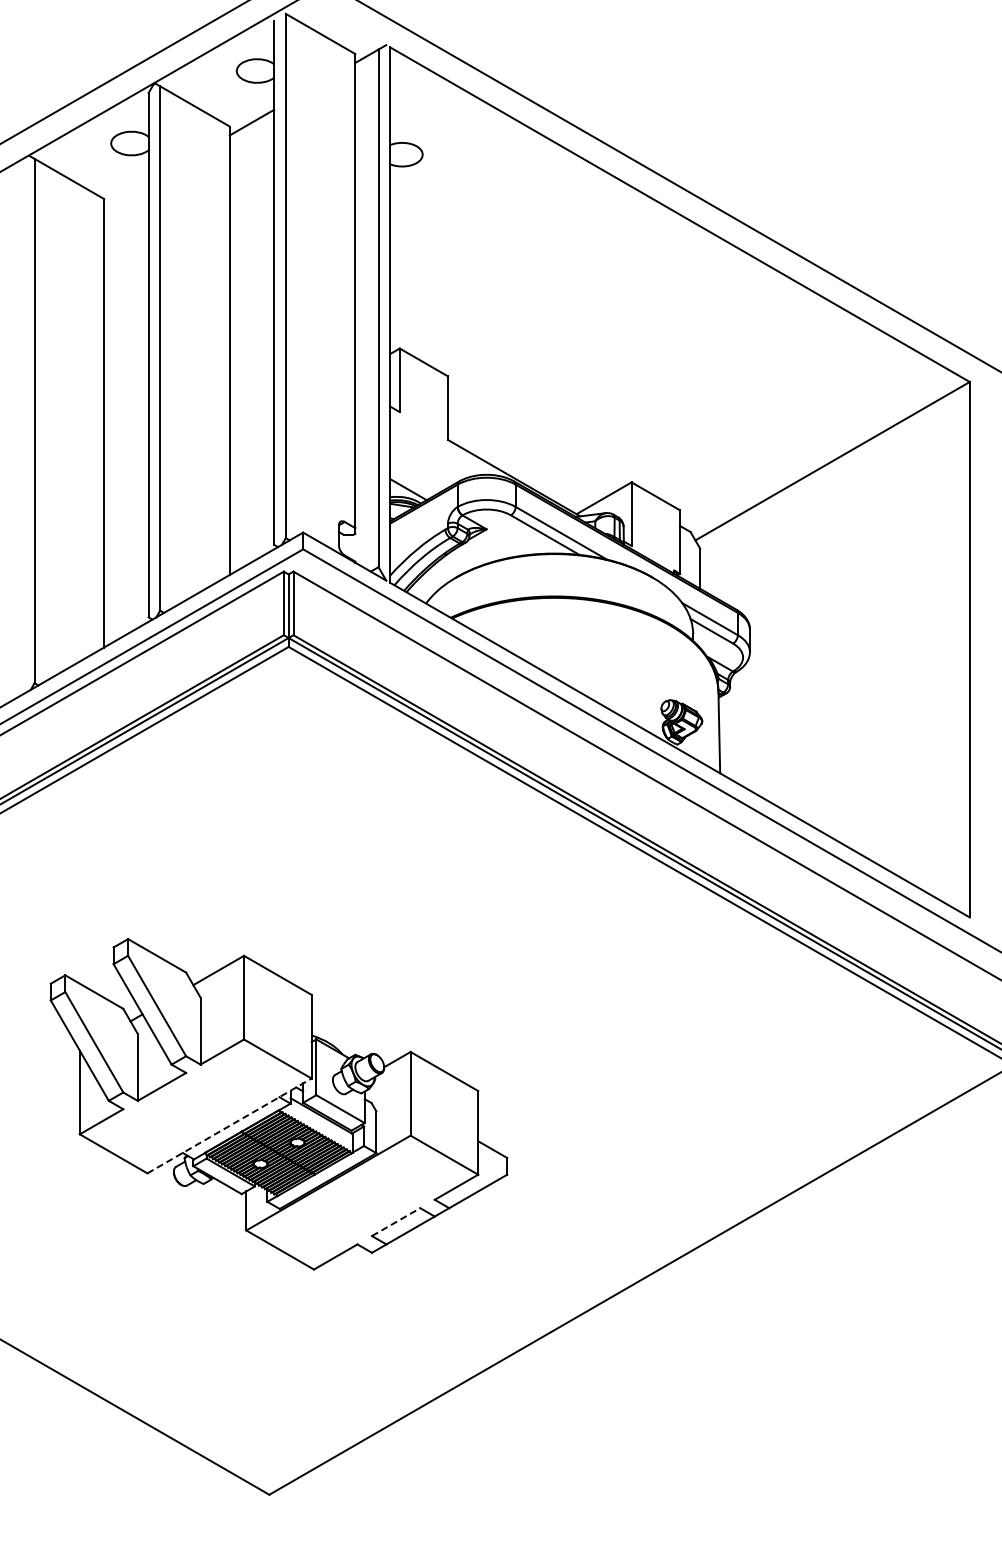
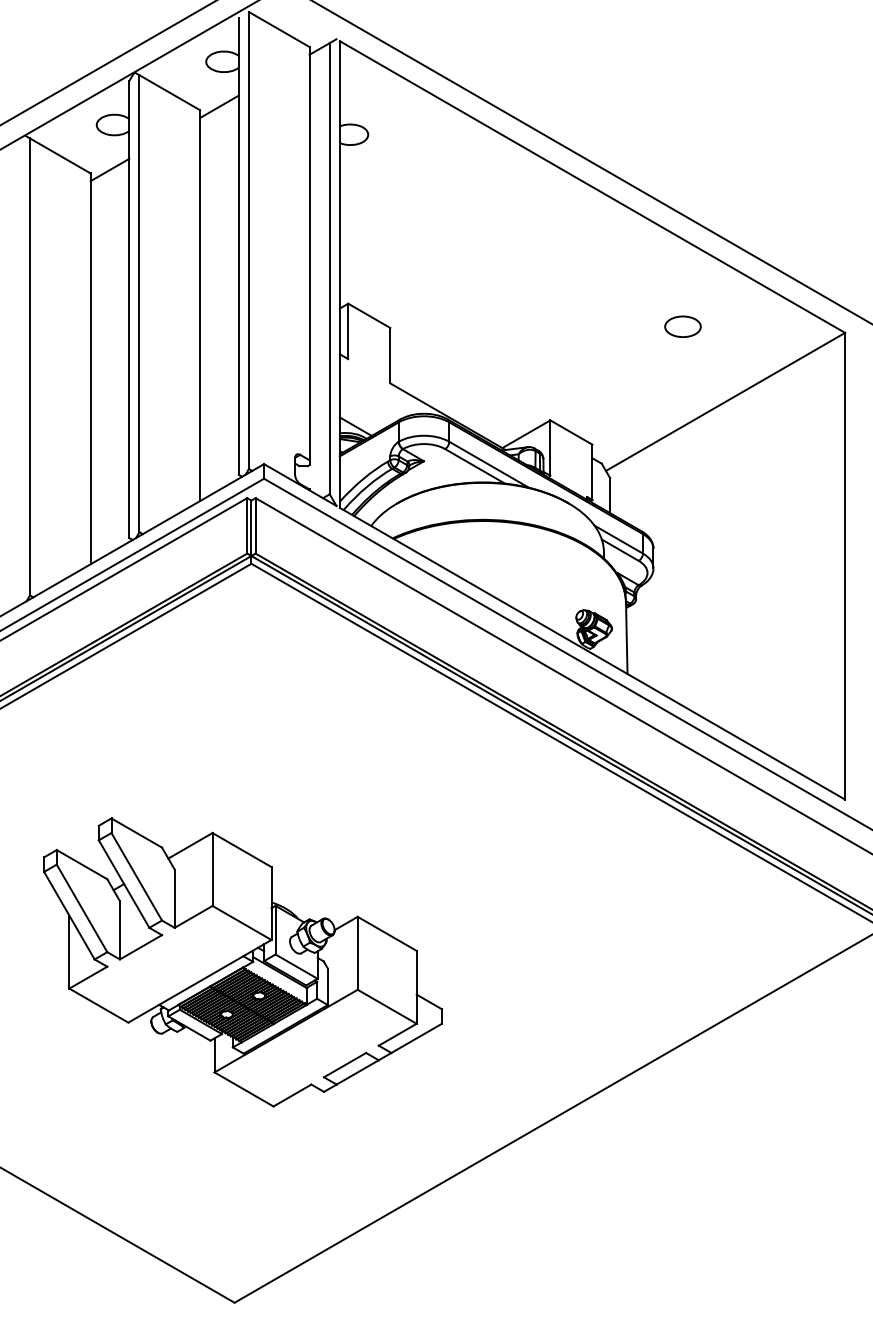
line: (126, 194) -> (110, 169), added
part: (783, 374) -> (682, 326), added
line: (229, 1125) -> (199, 980), dashed -> solid
line: (396, 1222) -> (345, 1065), dashed -> solid

